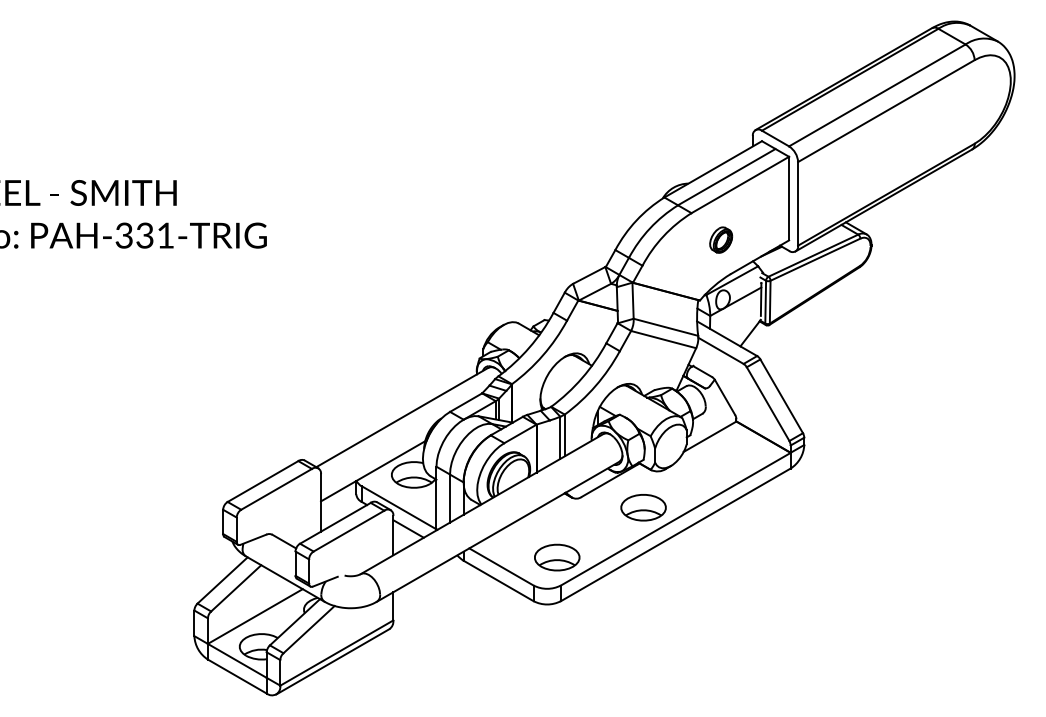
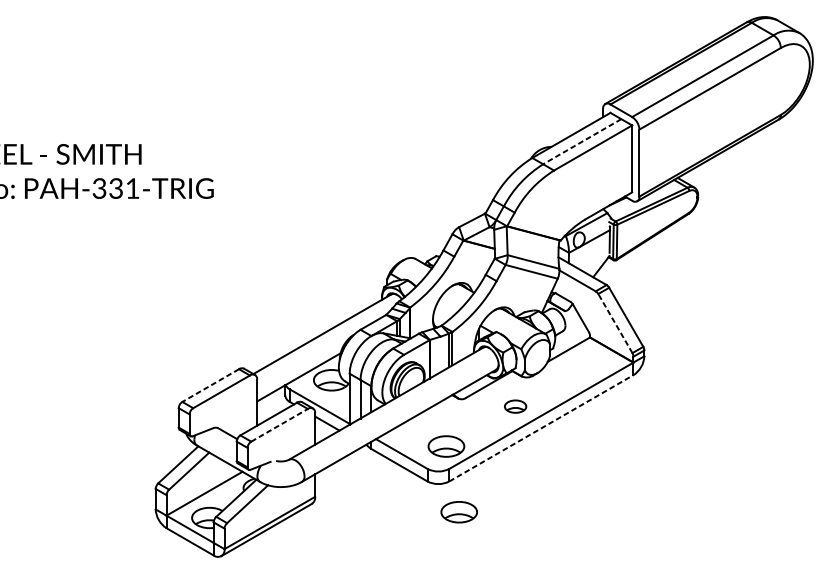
line: (726, 177) -> (582, 141), solid -> dashed
part: (721, 239) -> (578, 191), removed
line: (768, 404) -> (615, 323), solid -> dashed
line: (263, 481) -> (211, 385), solid -> dashed
part: (643, 507) -> (515, 406), size x0.6
line: (349, 531) -> (279, 425), solid -> dashed
line: (675, 534) -> (541, 428), solid -> dashed
part: (573, 639) -> (459, 512), added

